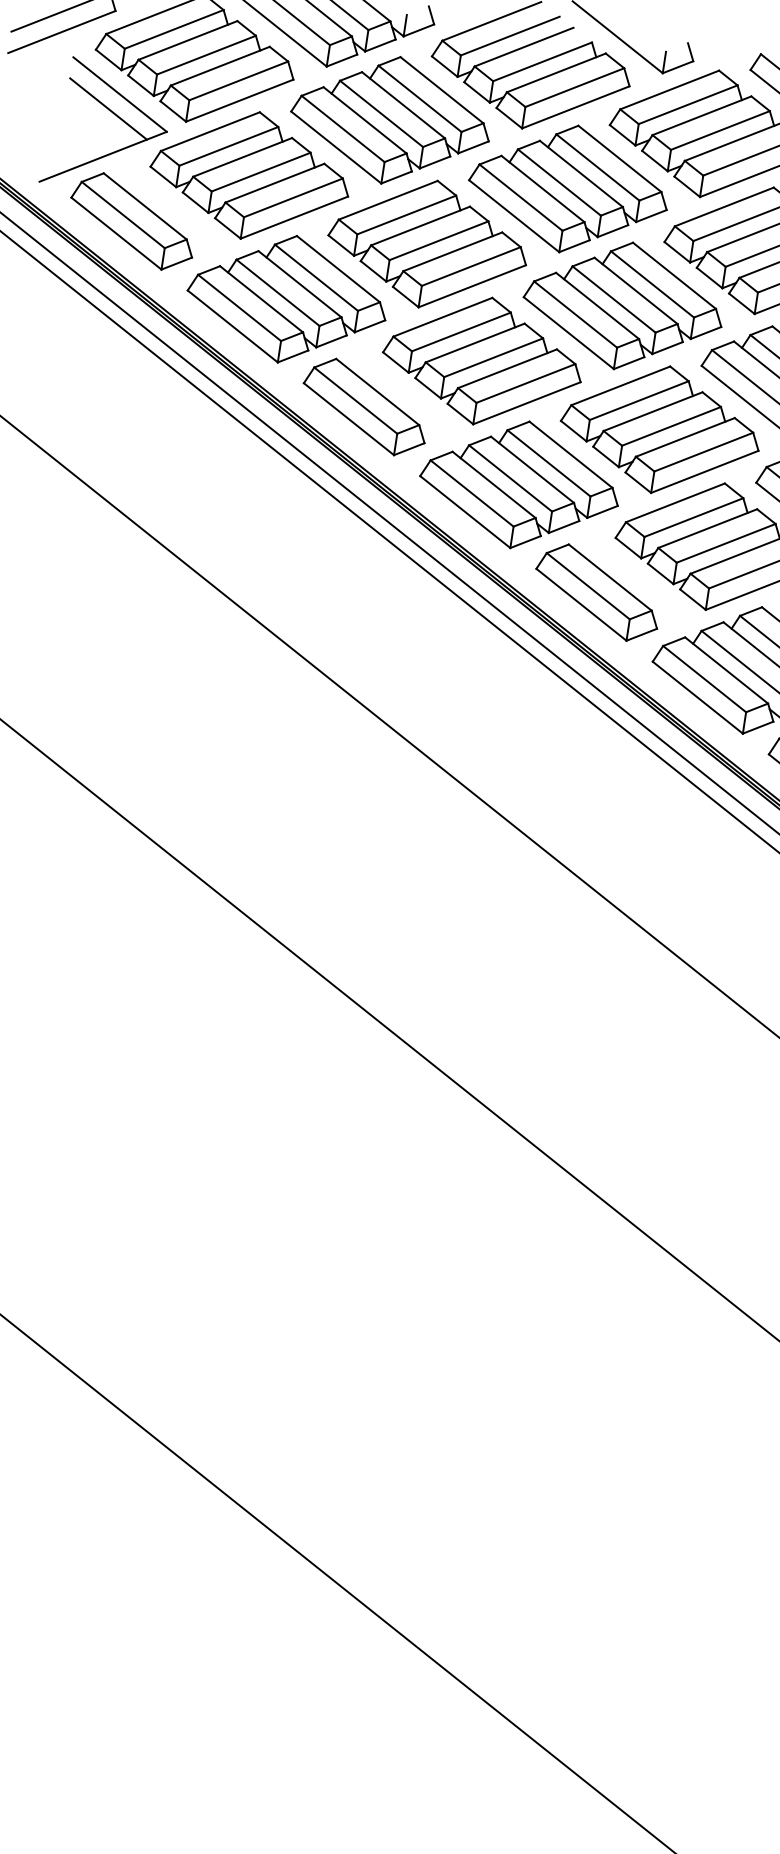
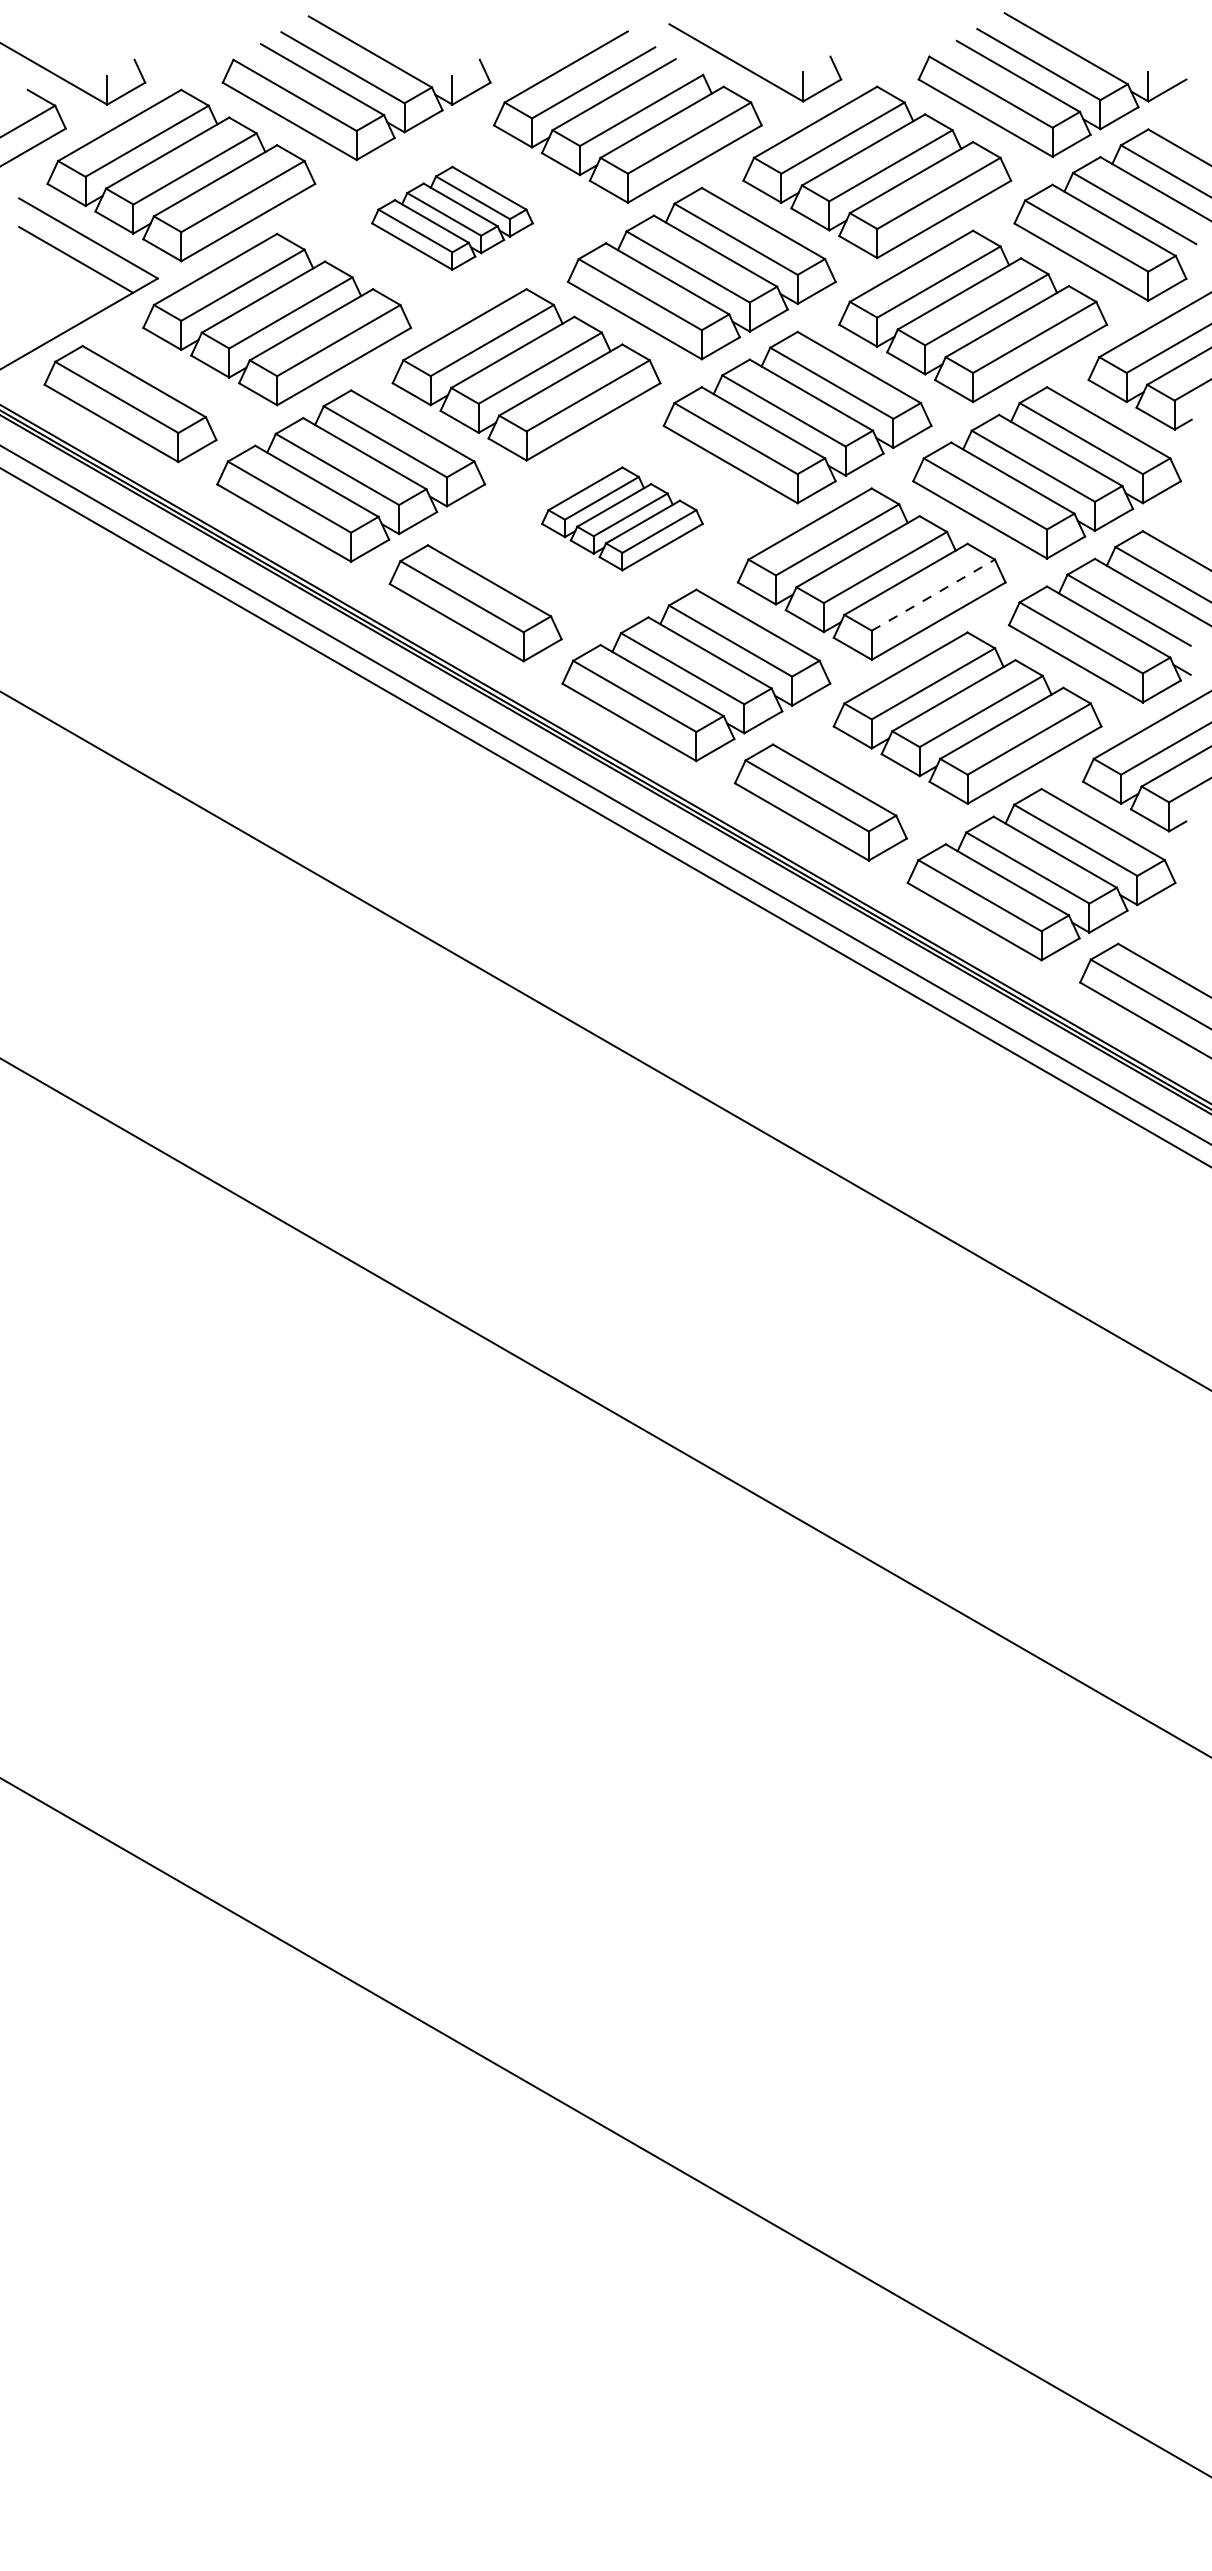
part: (390, 120) -> (452, 218), size x0.6
part: (482, 360) -> (622, 518), size x0.6
line: (703, 451) -> (933, 594), solid -> dashed

